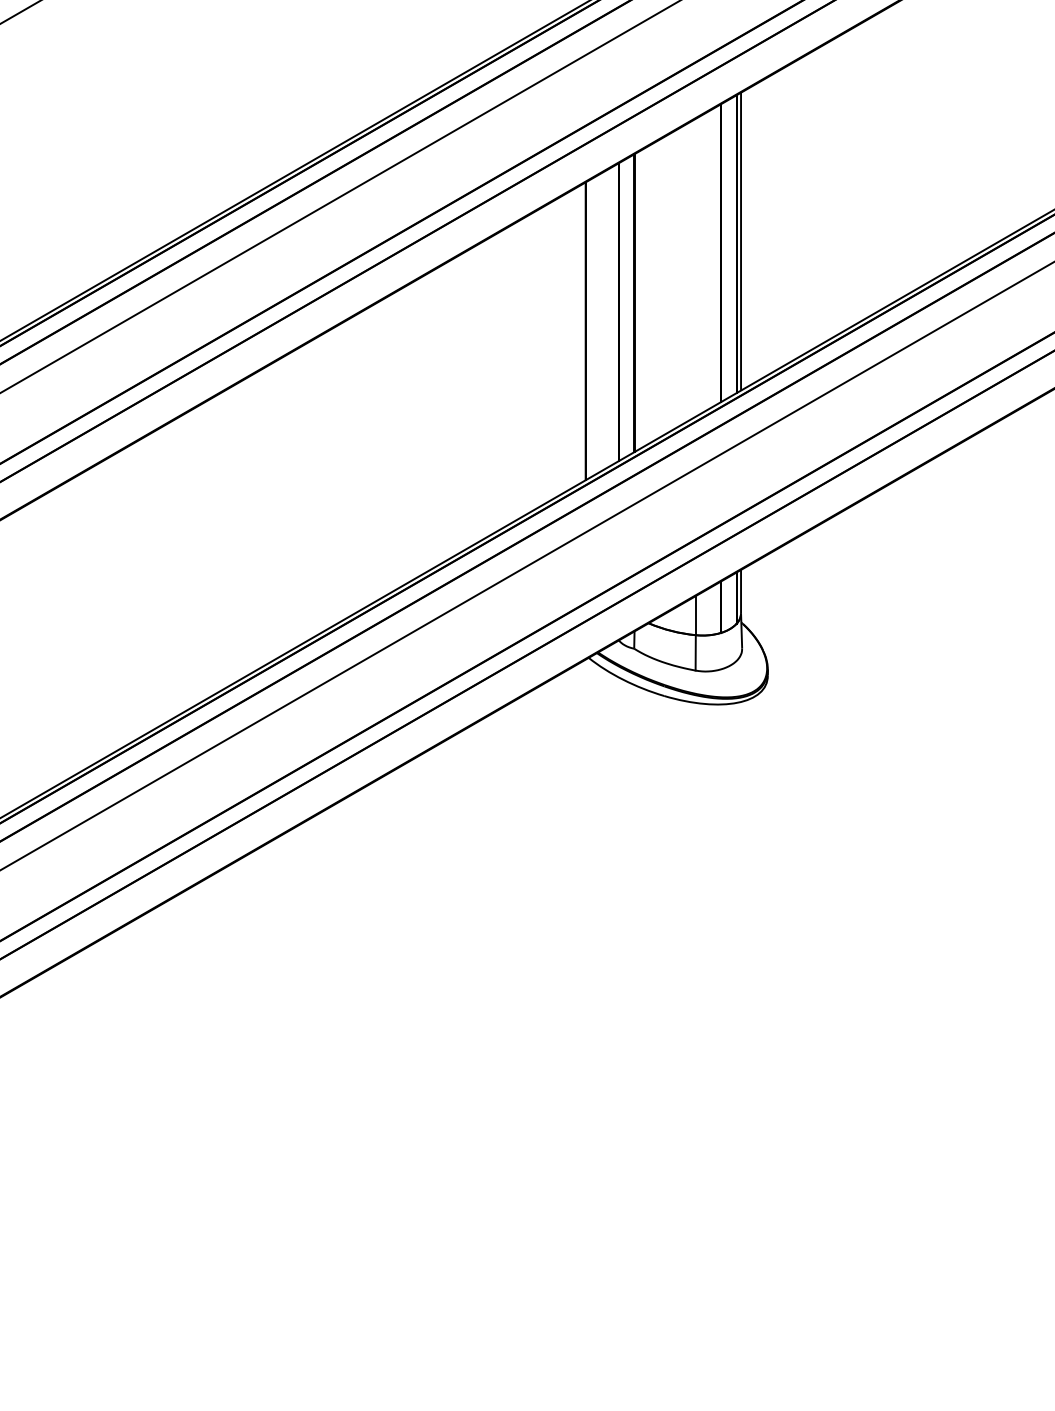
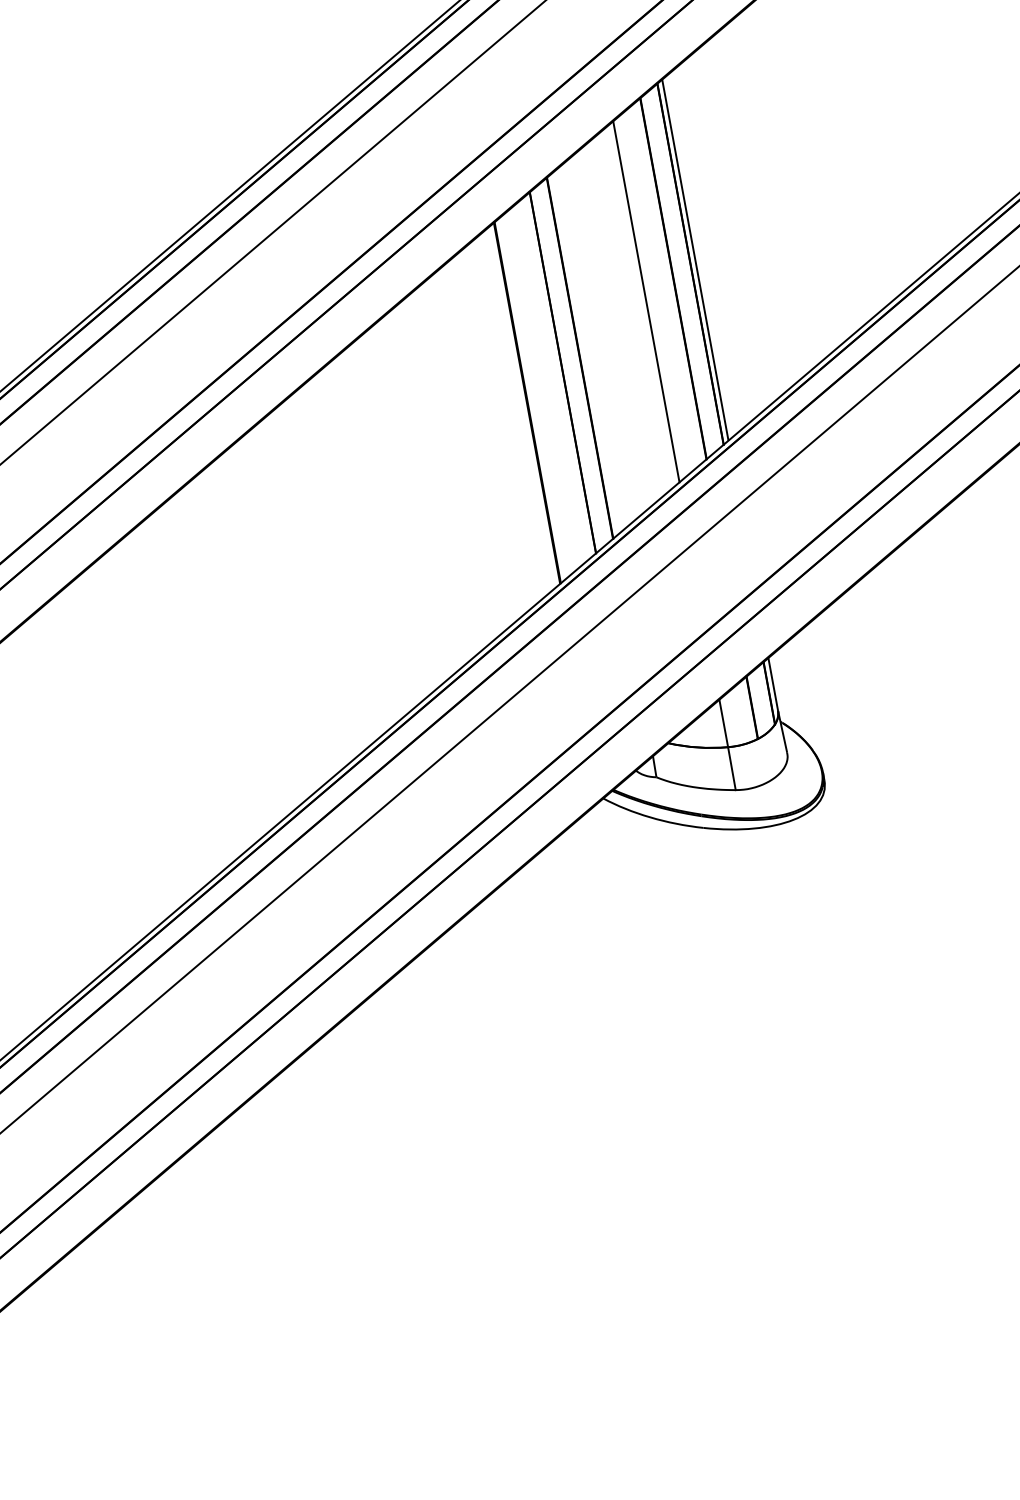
line: (695, 267) -> (645, 301), added

